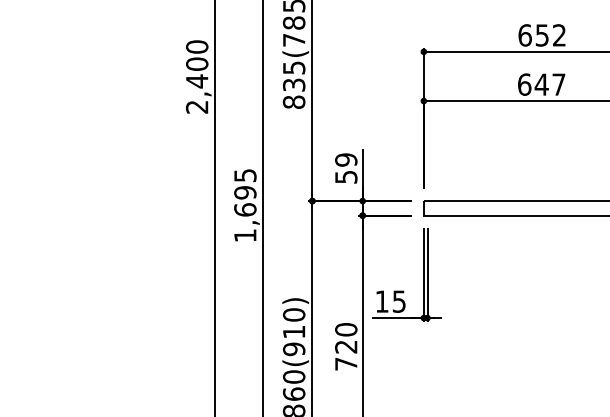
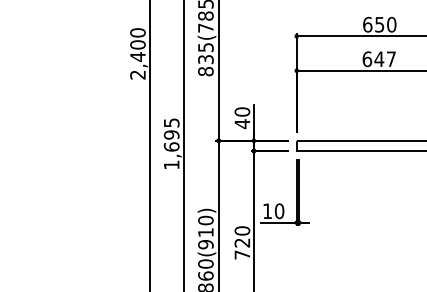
text: (559, 35) -> (391, 24), 652 -> 650
text: (346, 169) -> (242, 118), 59 -> 40
text: (399, 302) -> (279, 211), 15 -> 10

